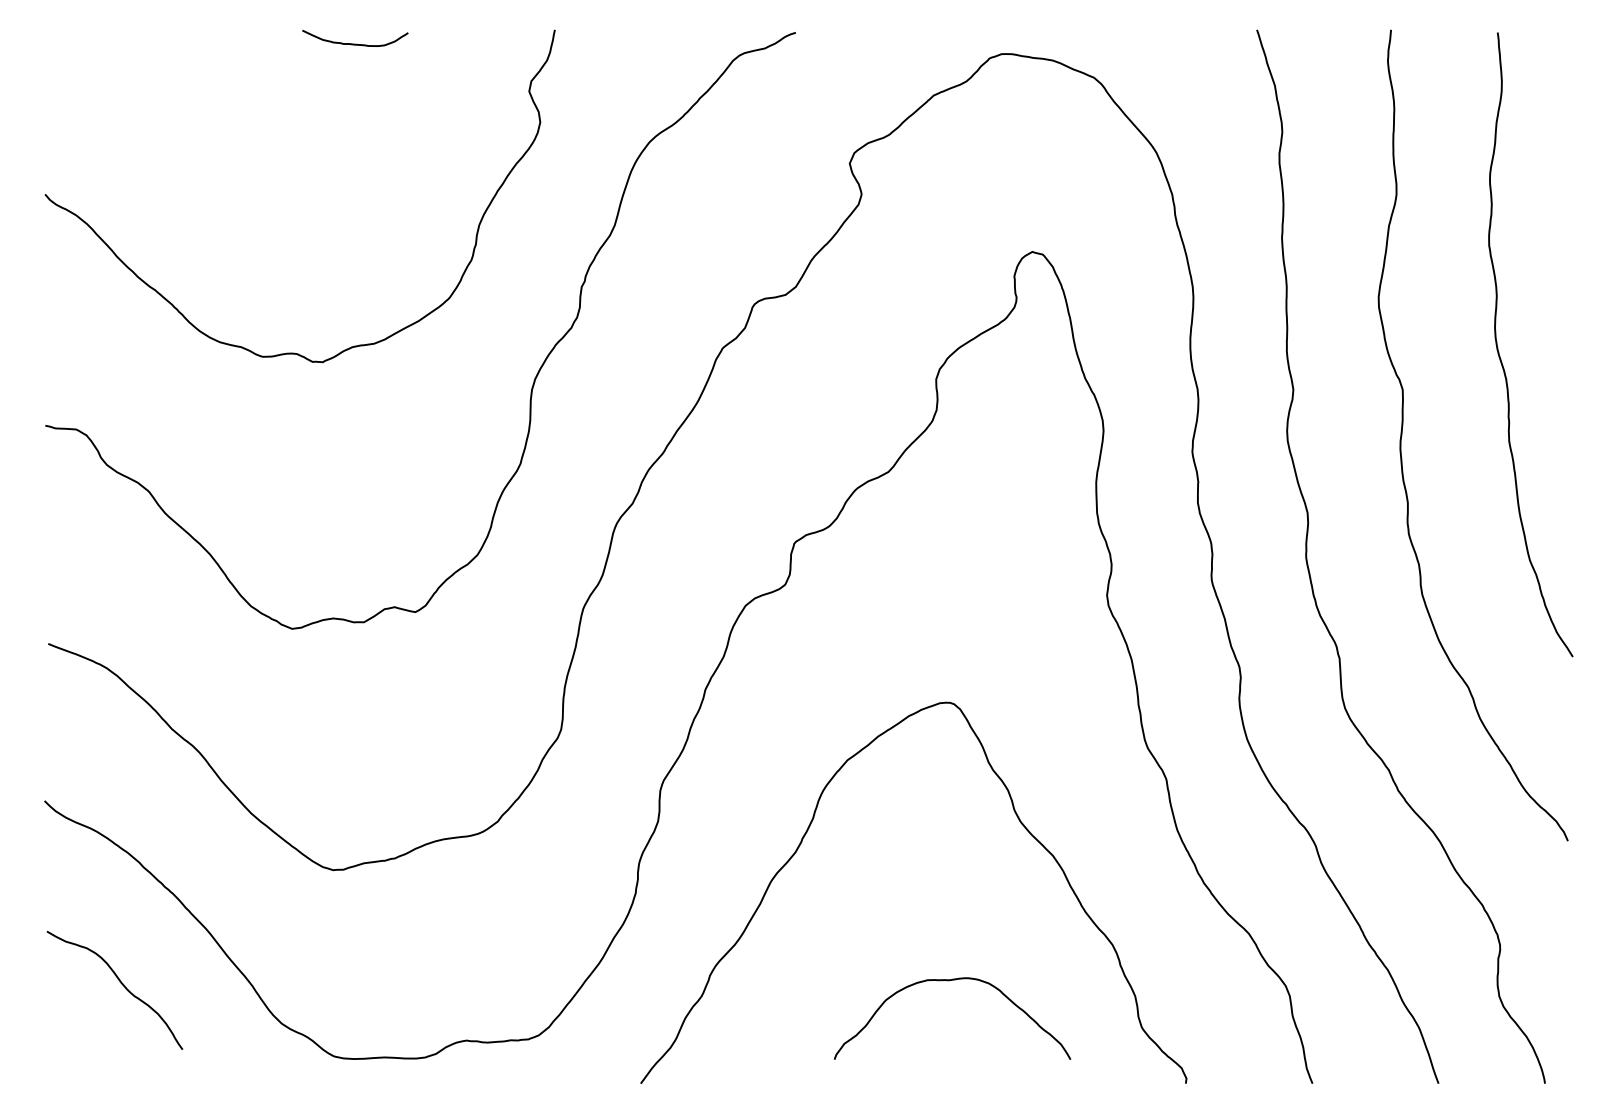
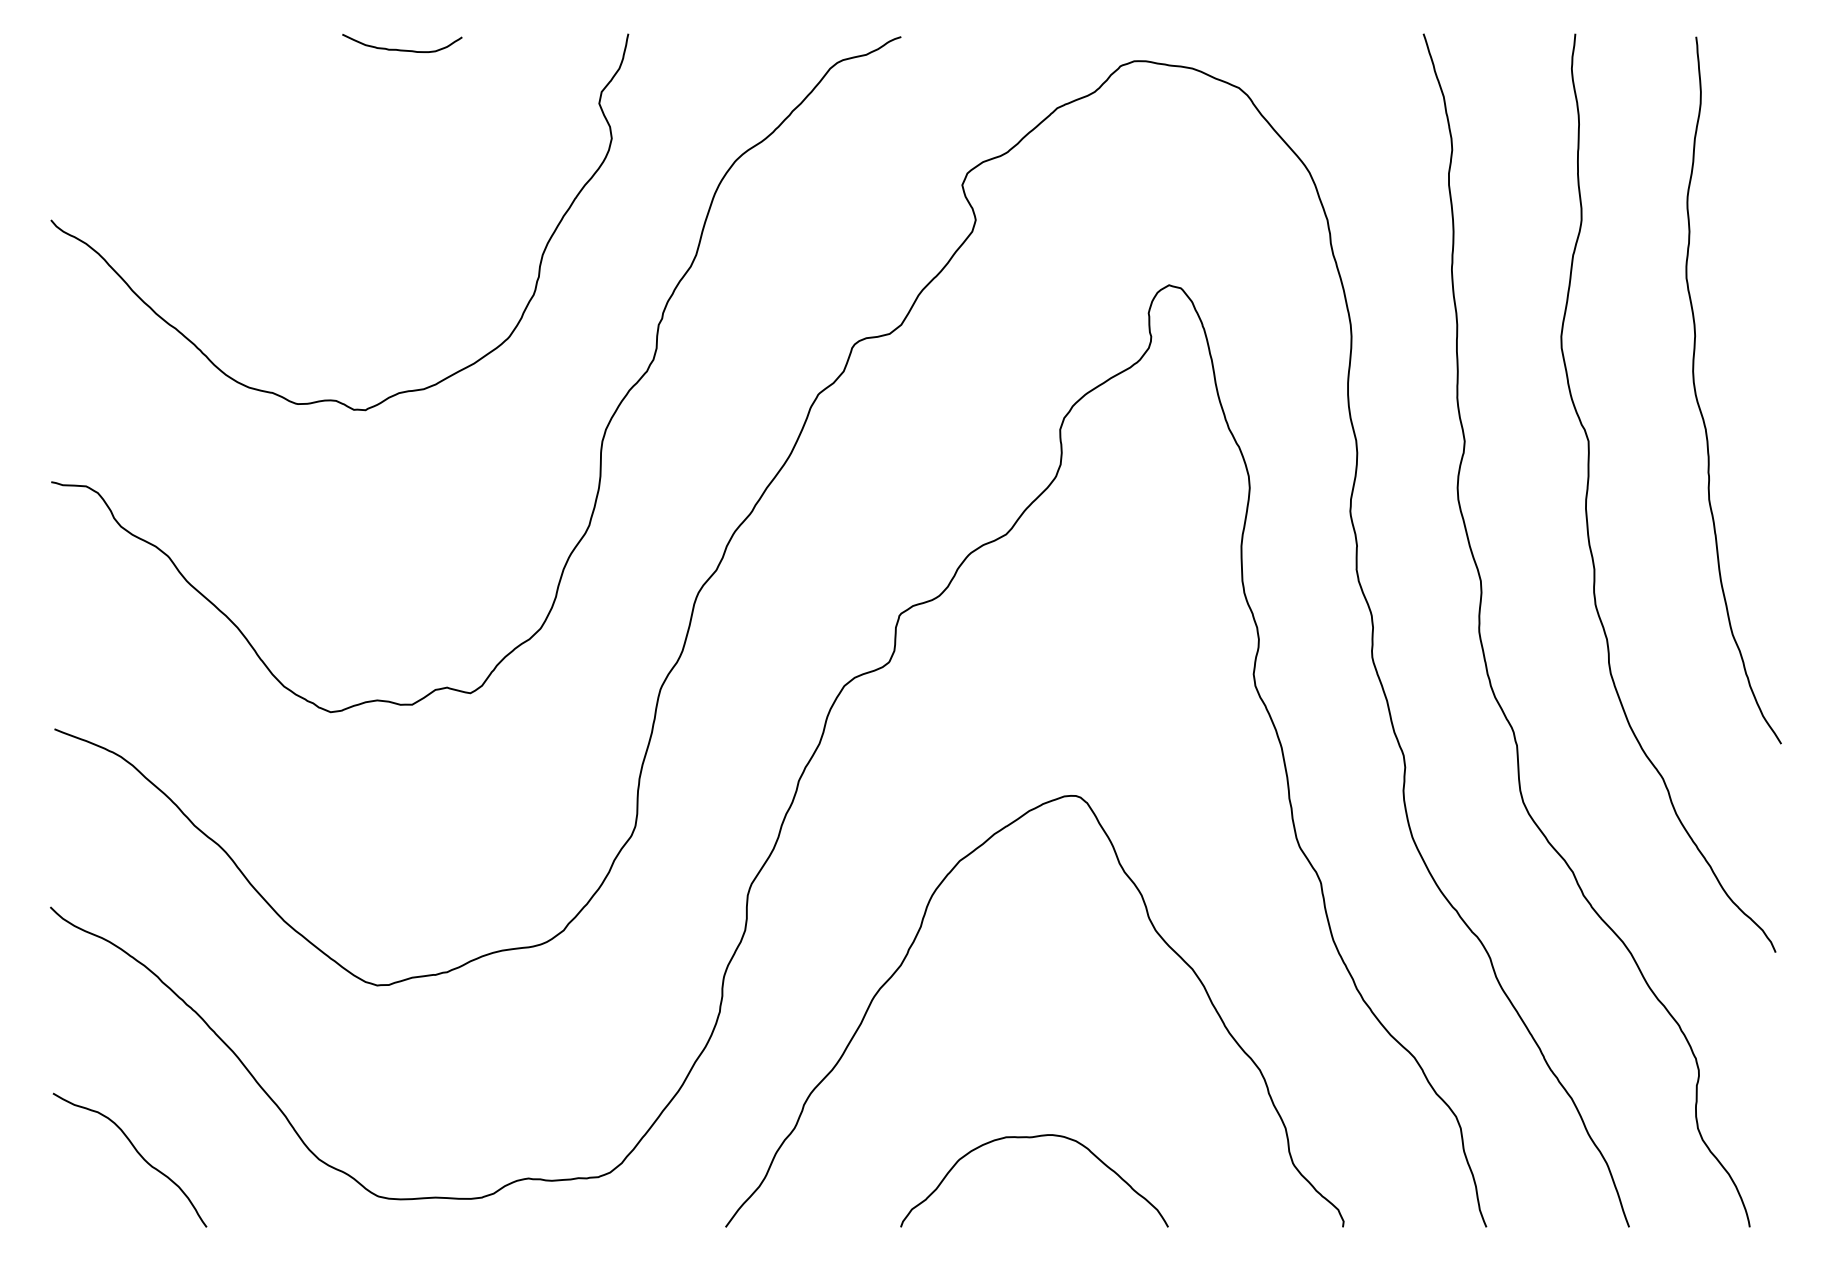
curve: (949, 981) -> (1031, 1138), moved
curve: (120, 983) -> (136, 1152), moved

